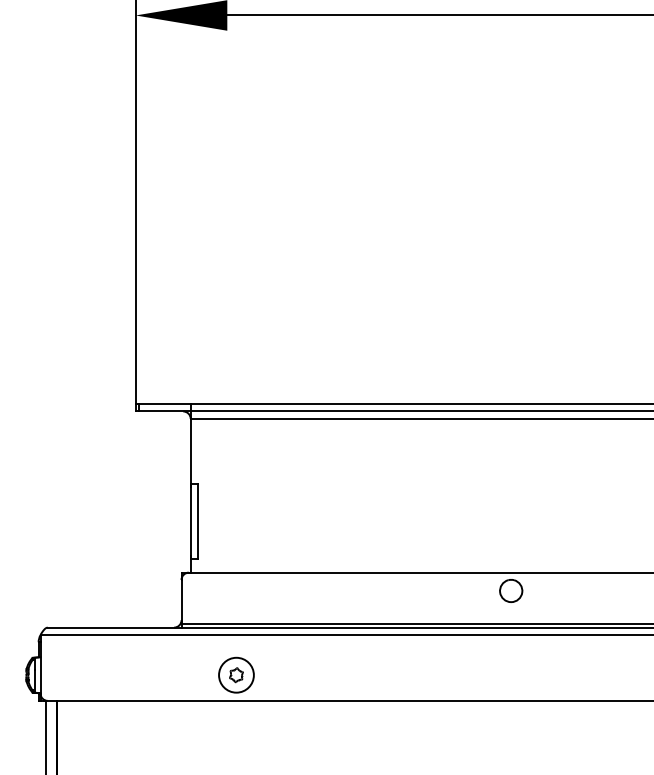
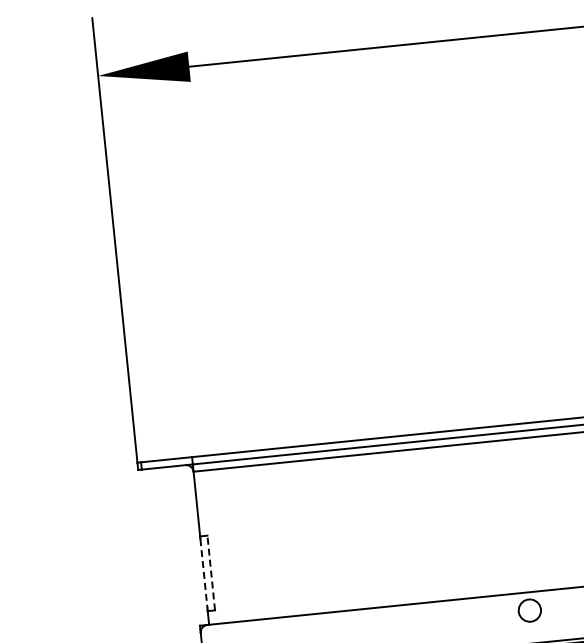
line: (190, 521) -> (203, 573), solid -> dashed
line: (198, 521) -> (211, 573), solid -> dashed

